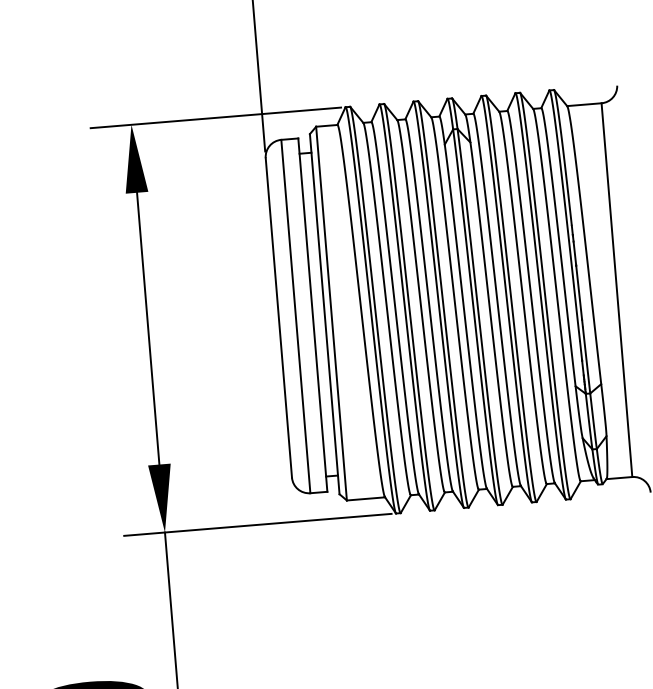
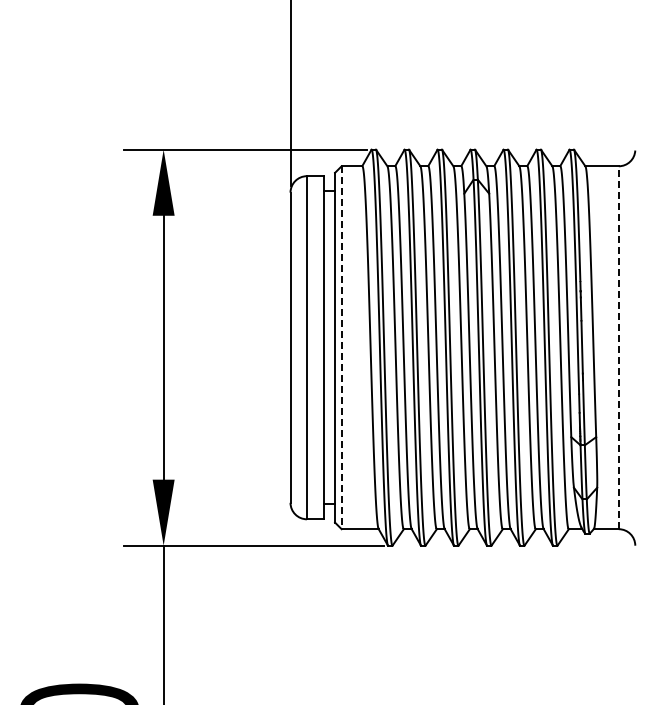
line: (616, 289) -> (618, 347), solid -> dashed
line: (331, 314) -> (341, 348), solid -> dashed

